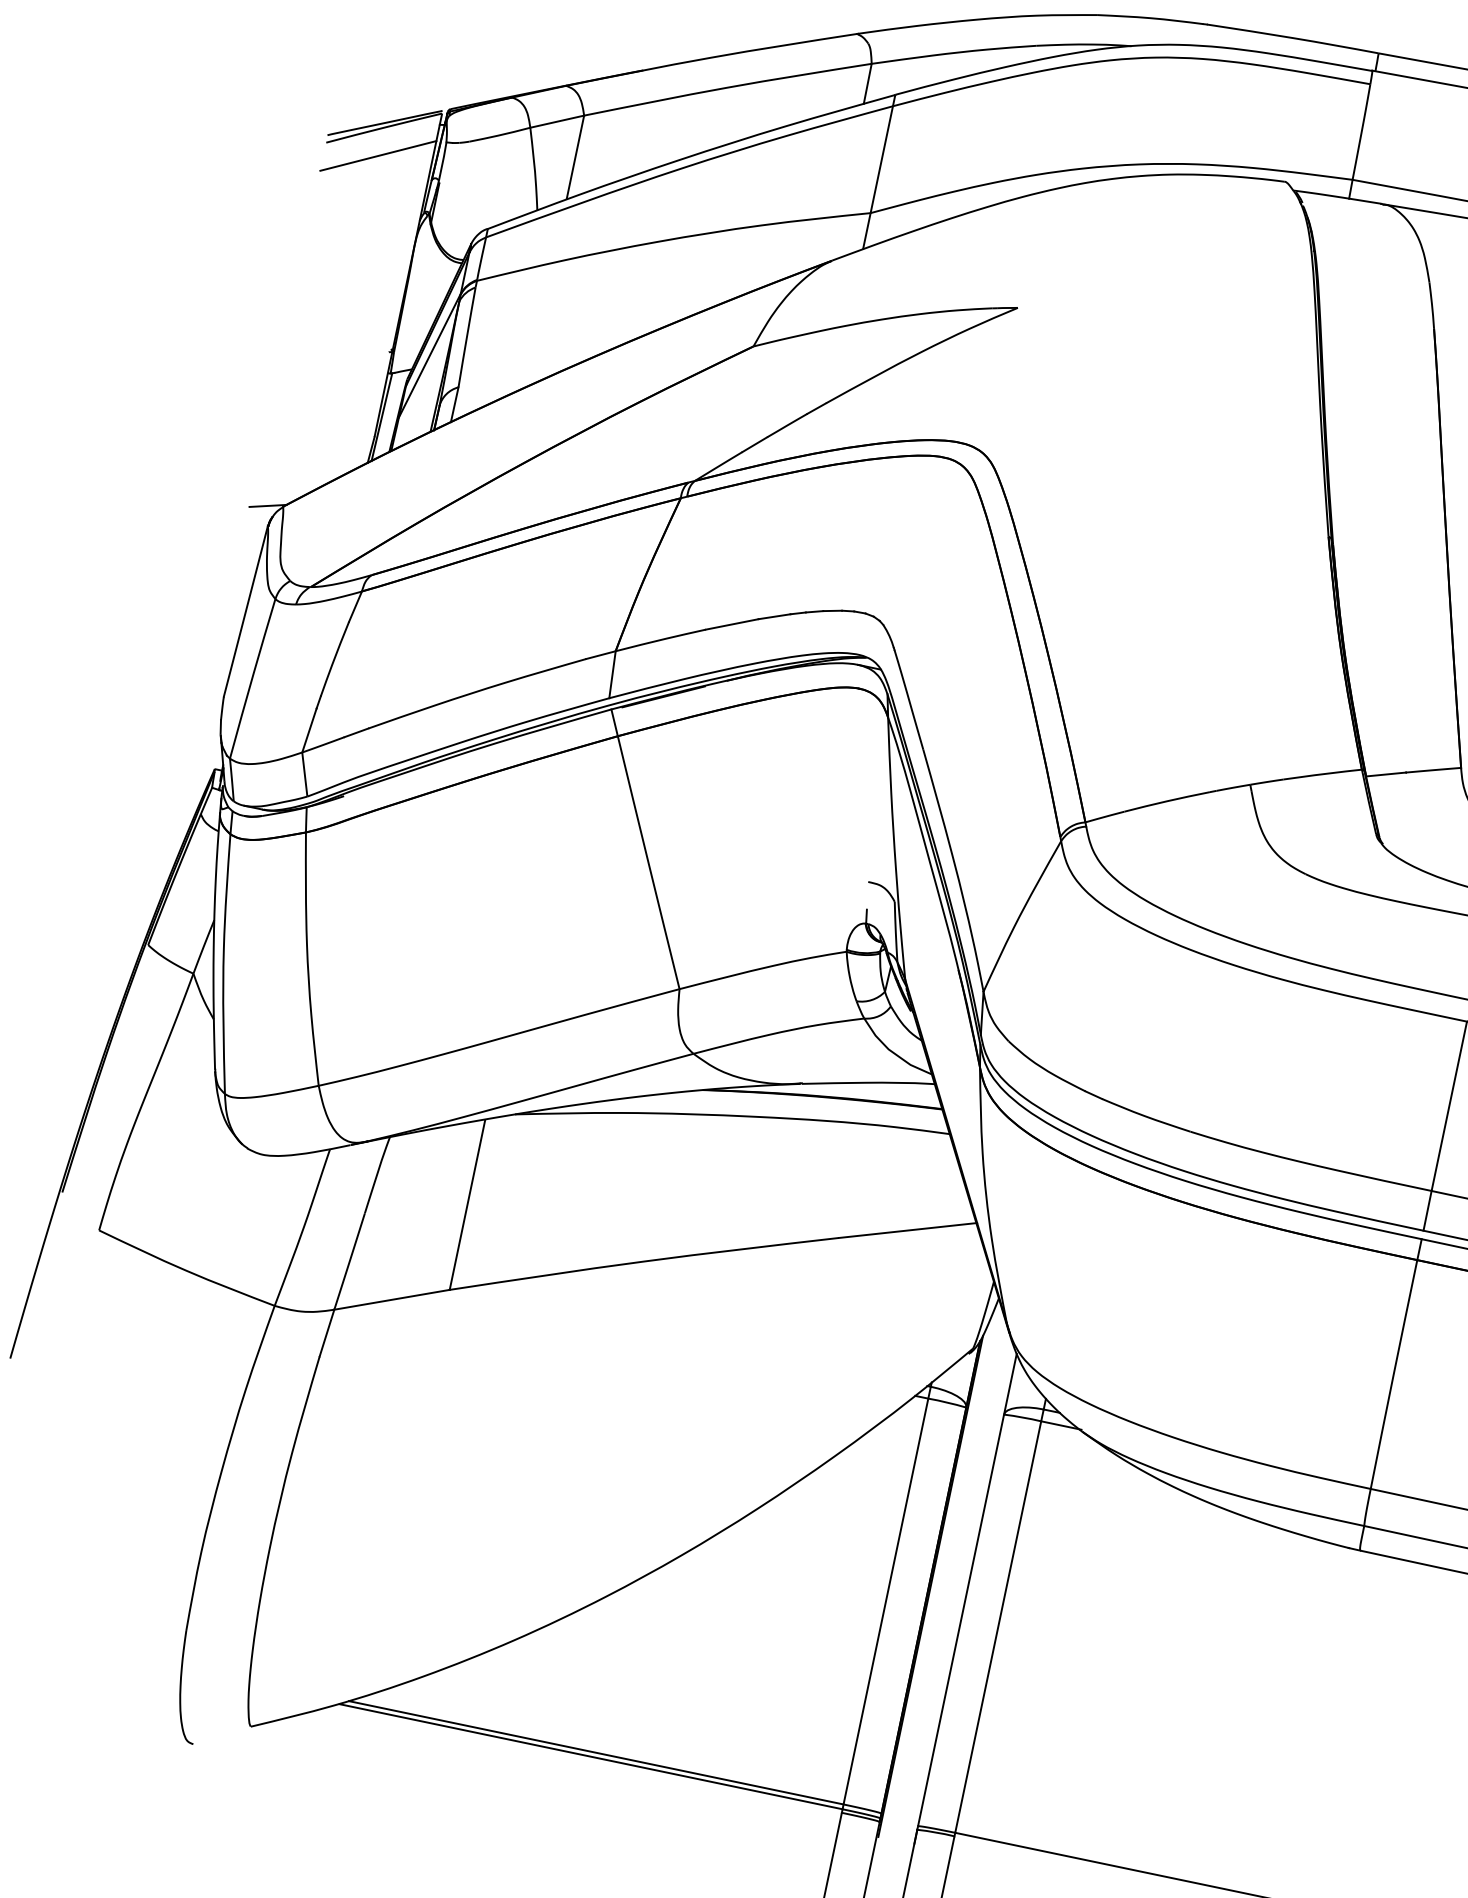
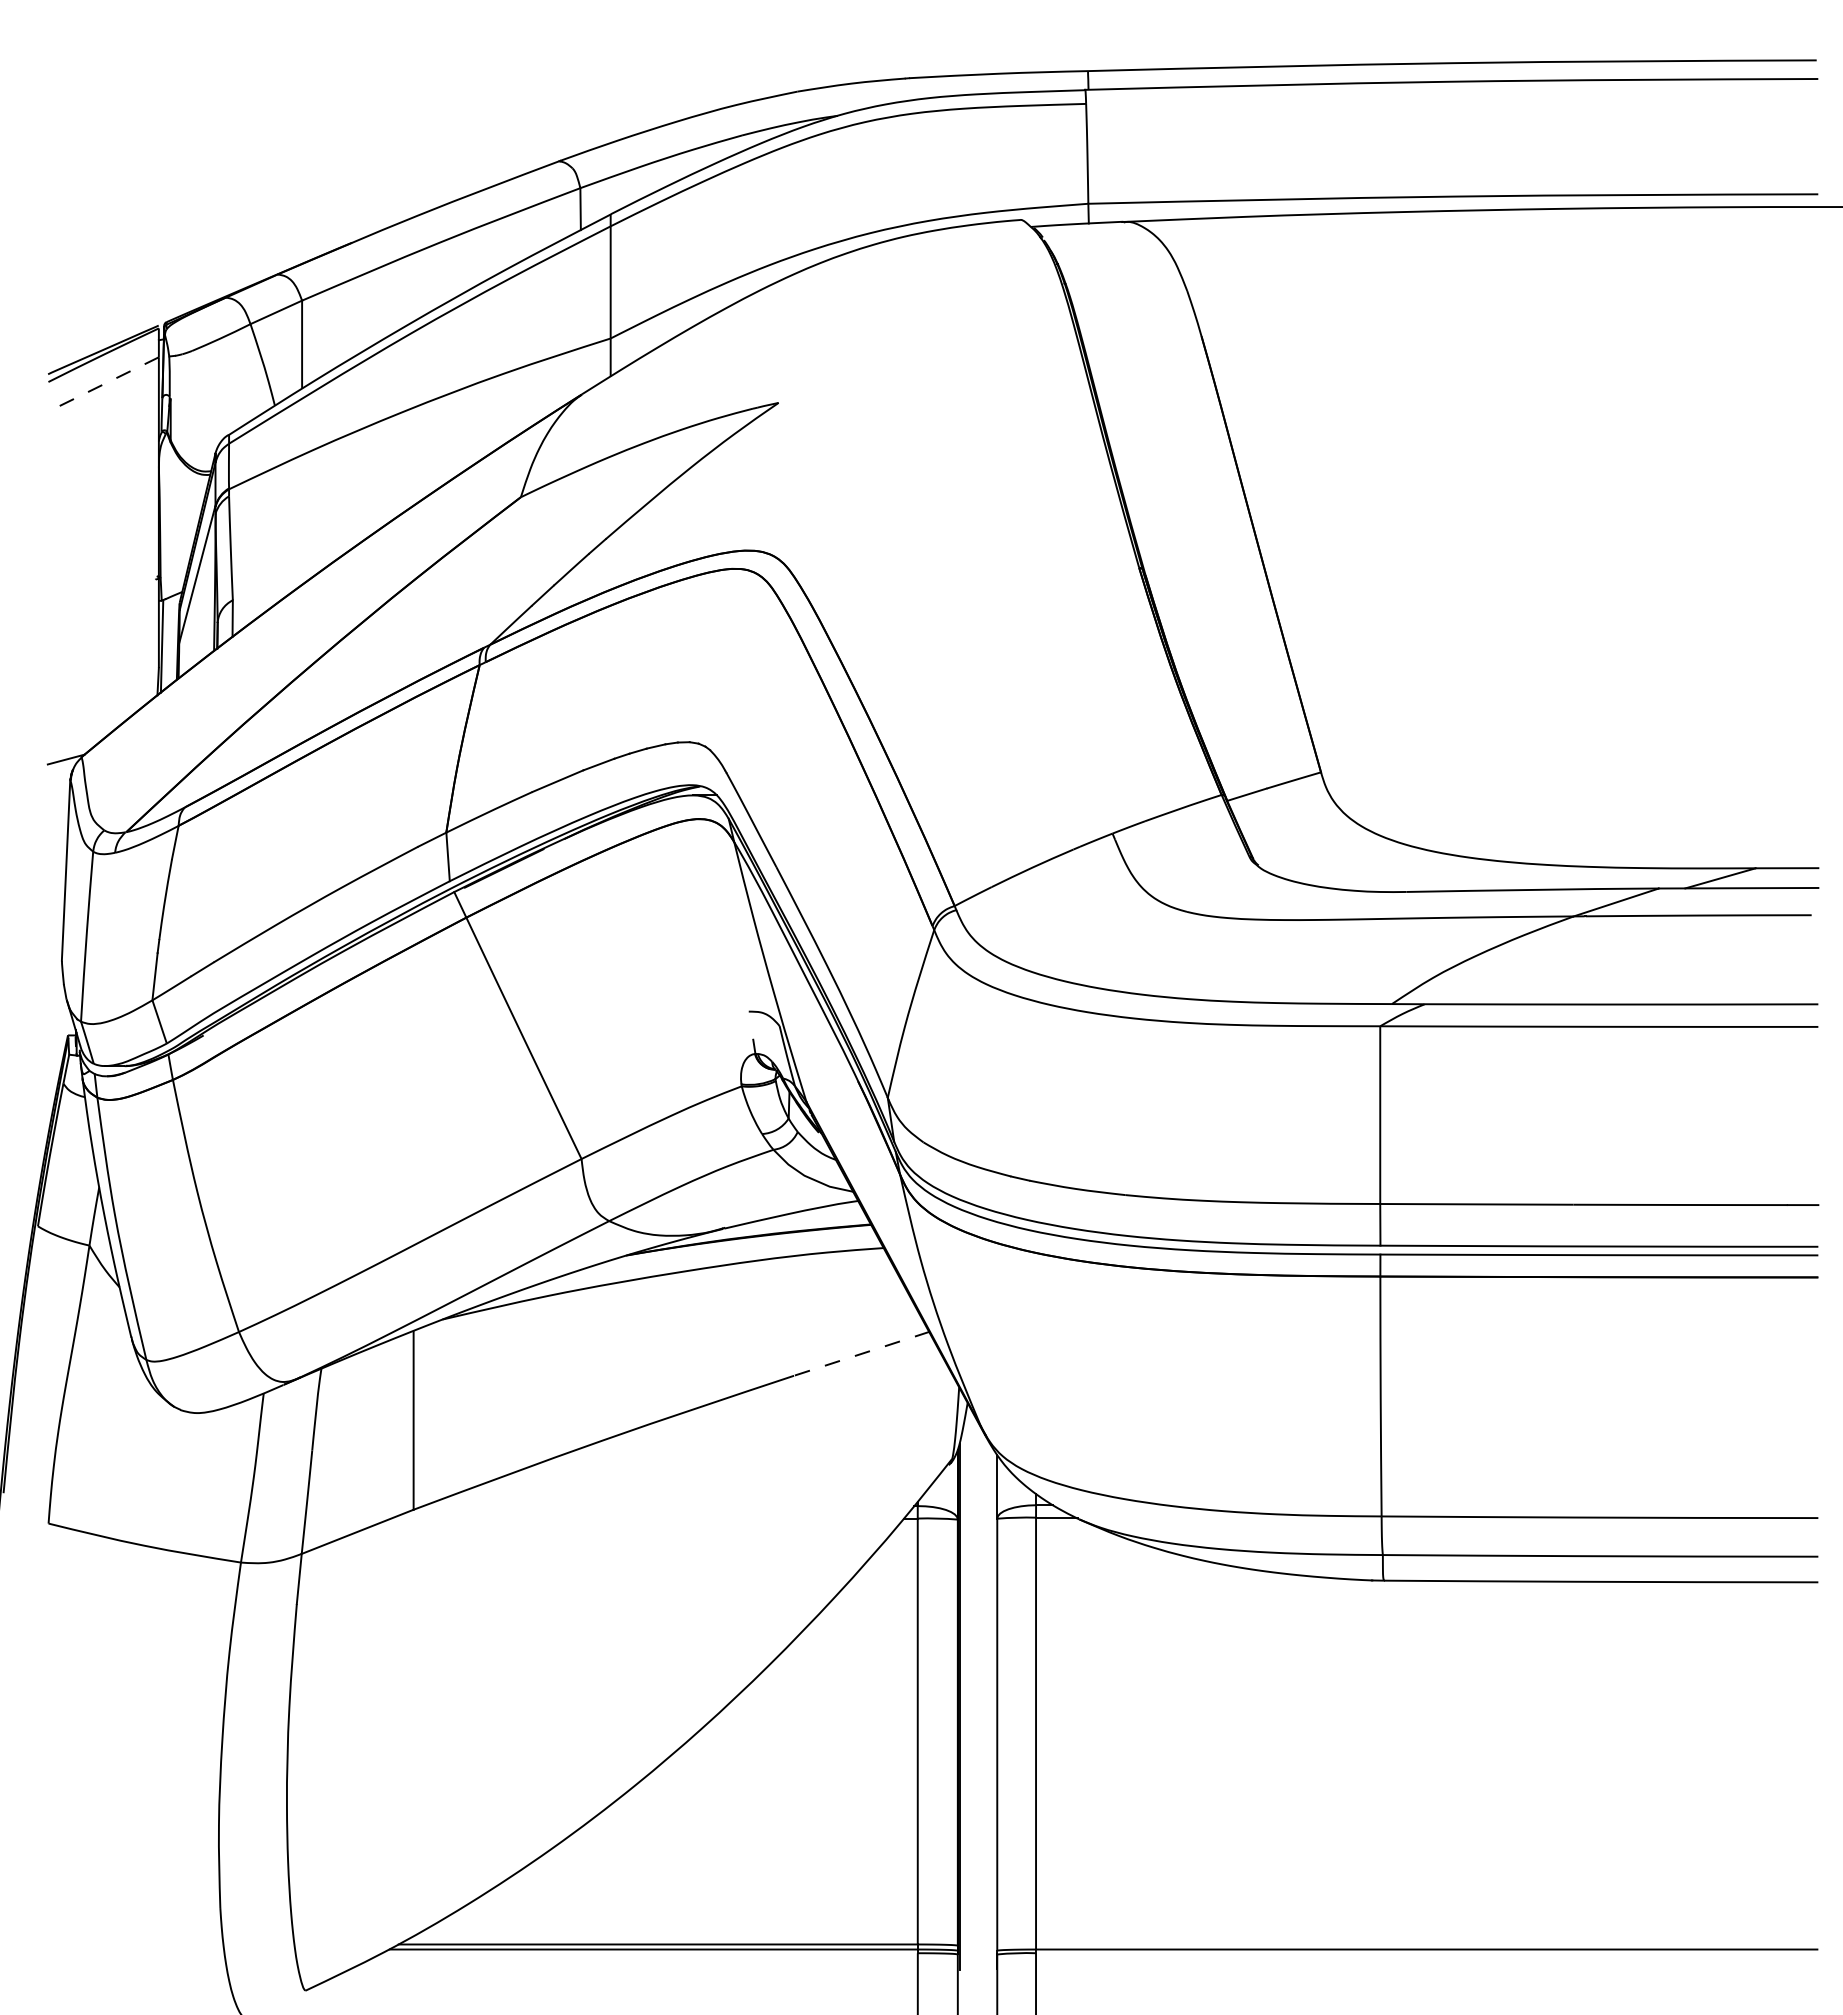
line: (378, 155) -> (103, 384), solid -> dashed
line: (907, 1230) -> (861, 1353), solid -> dashed

